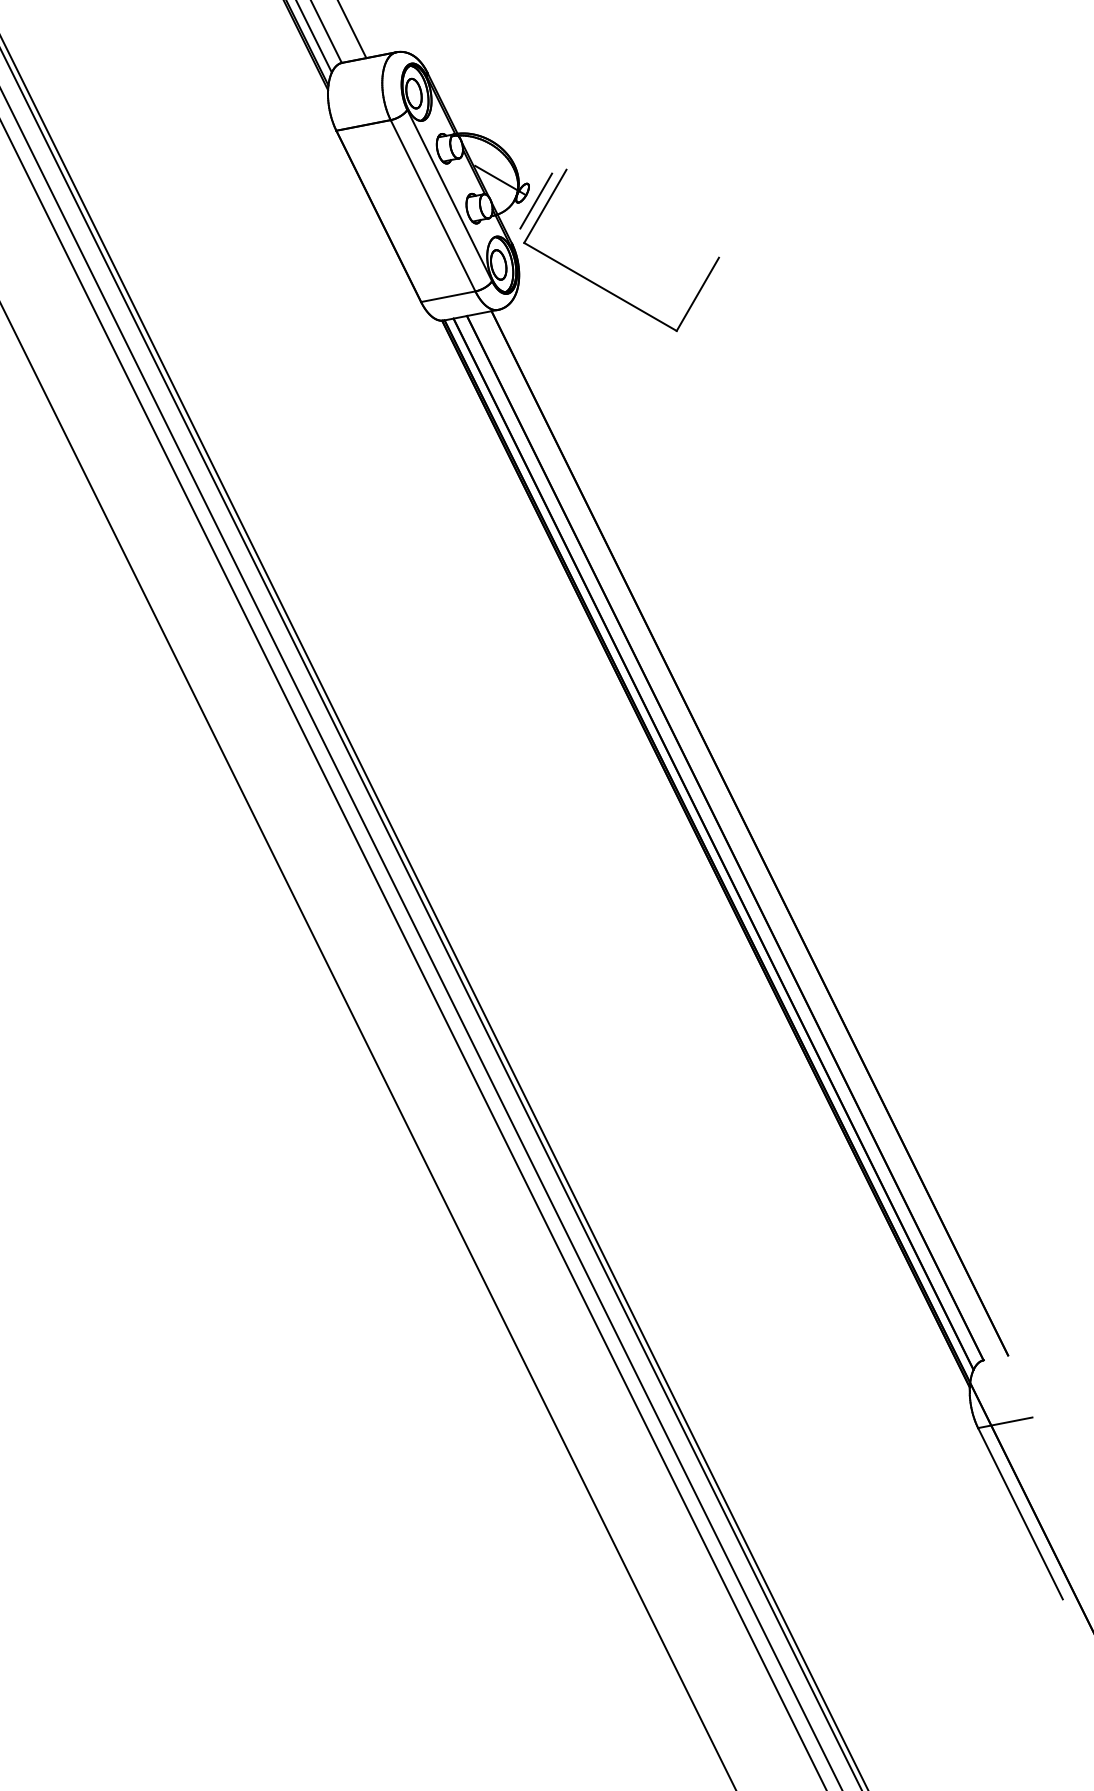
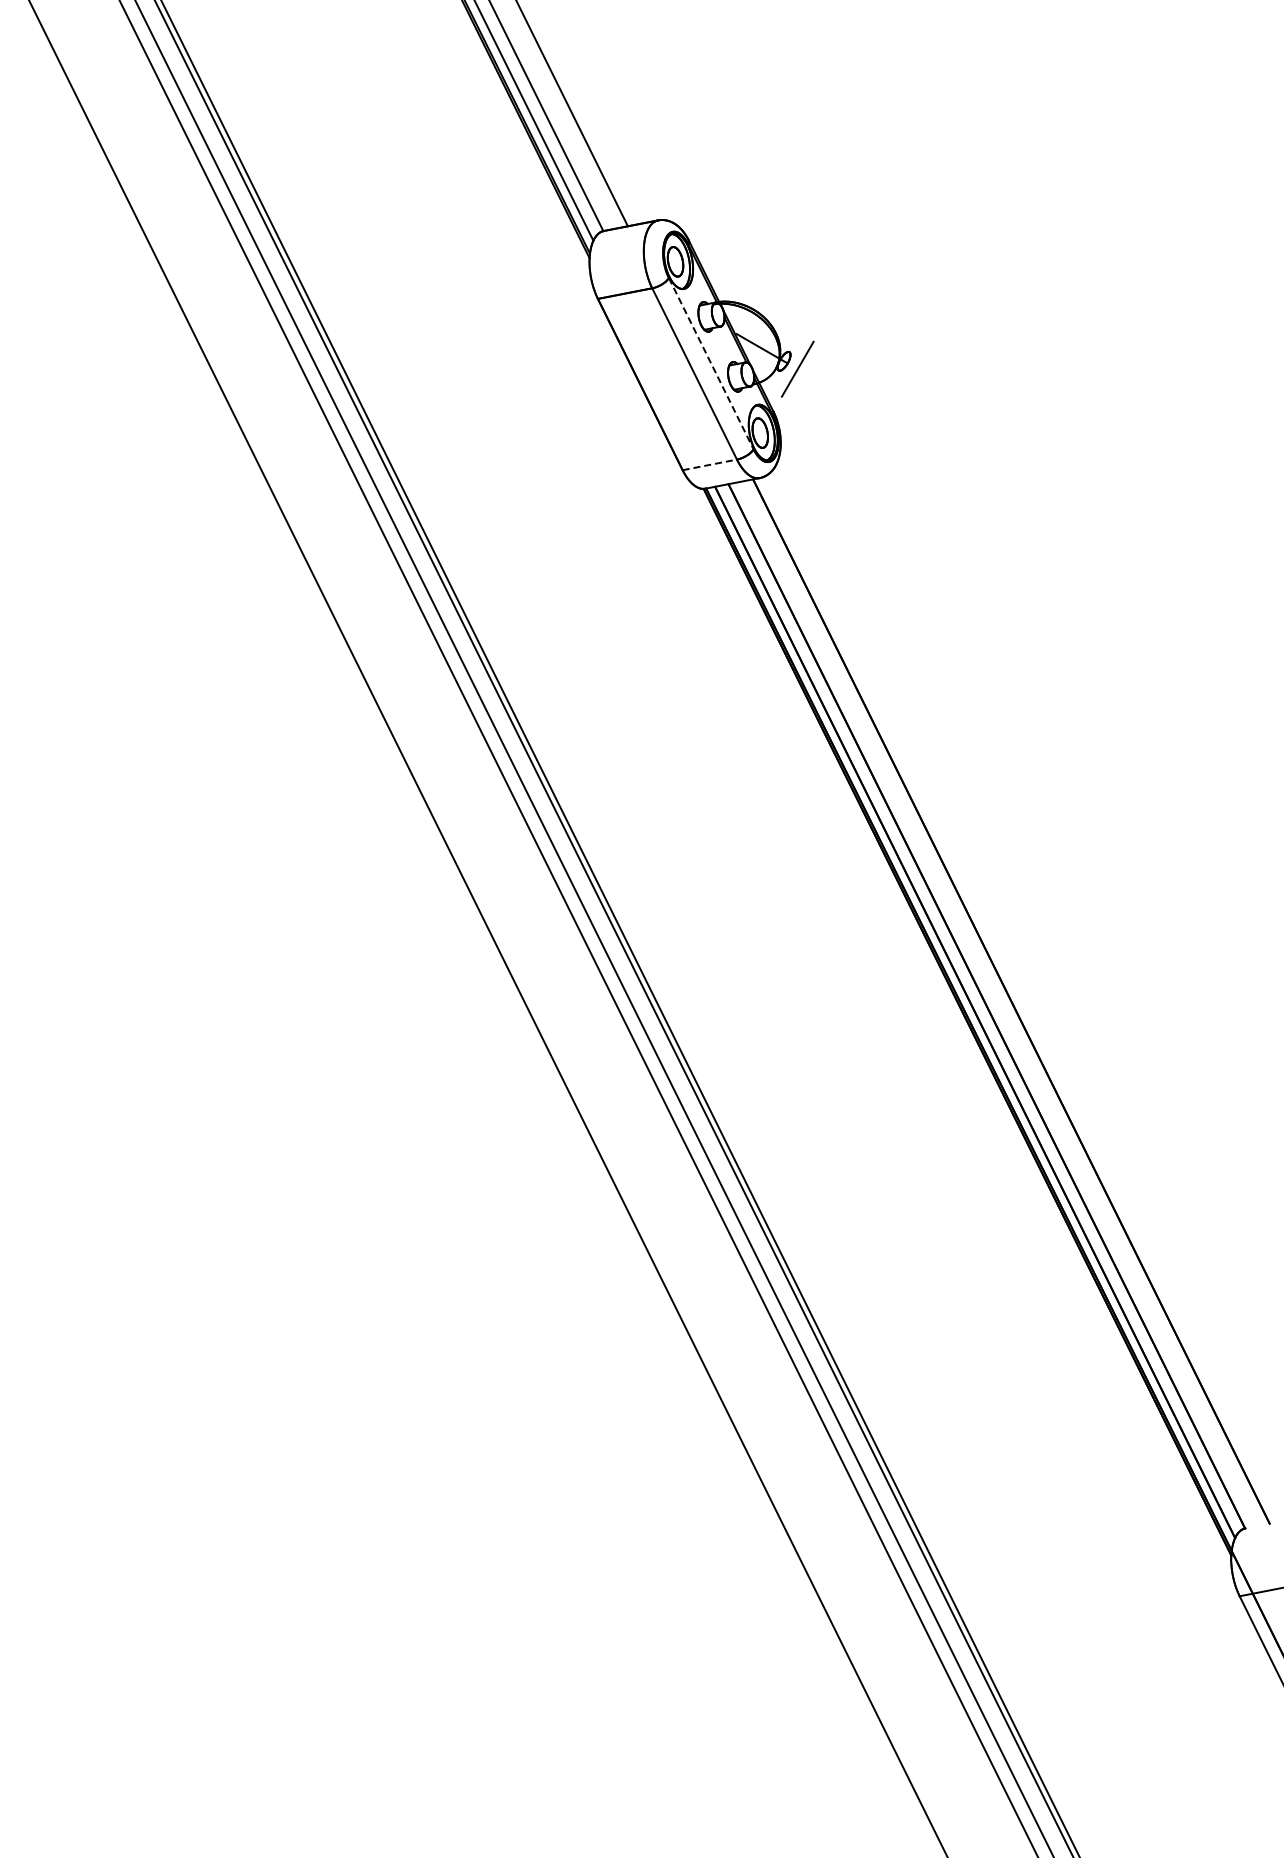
line: (449, 195) -> (711, 363), solid -> dashed
part: (601, 286) -> (863, 454), removed
line: (447, 296) -> (709, 464), solid -> dashed

